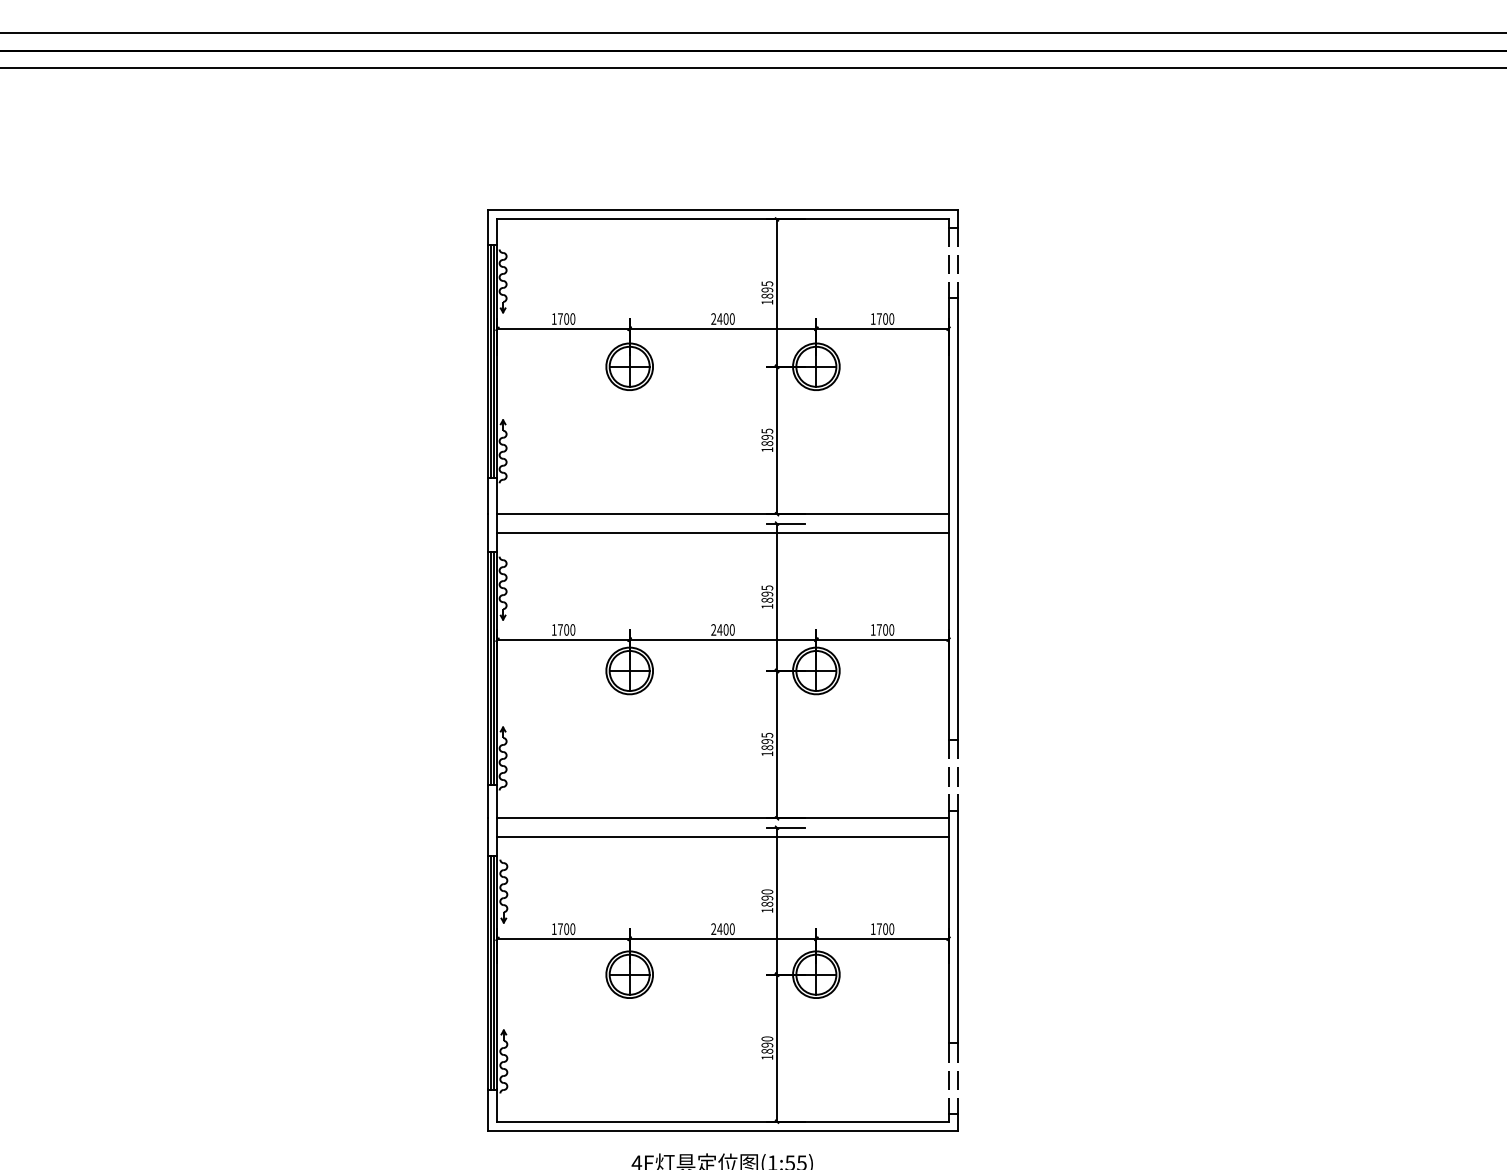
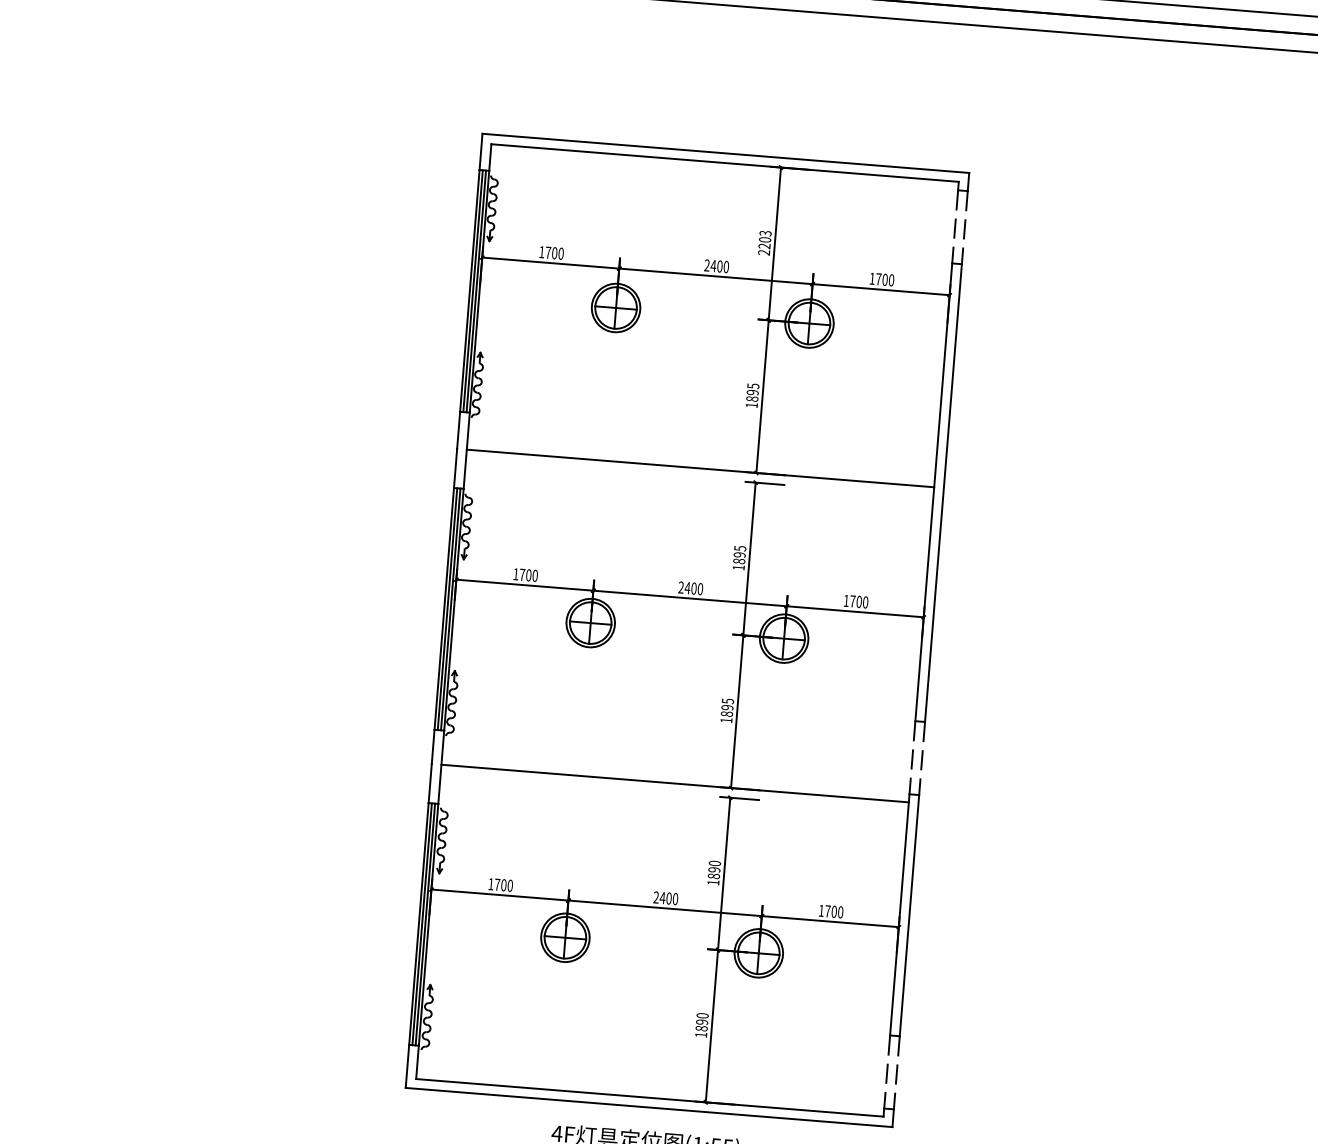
text: (767, 292) -> (765, 242), 1895 -> 2203
line: (722, 532) -> (698, 487), removed
line: (722, 837) -> (672, 803), removed

